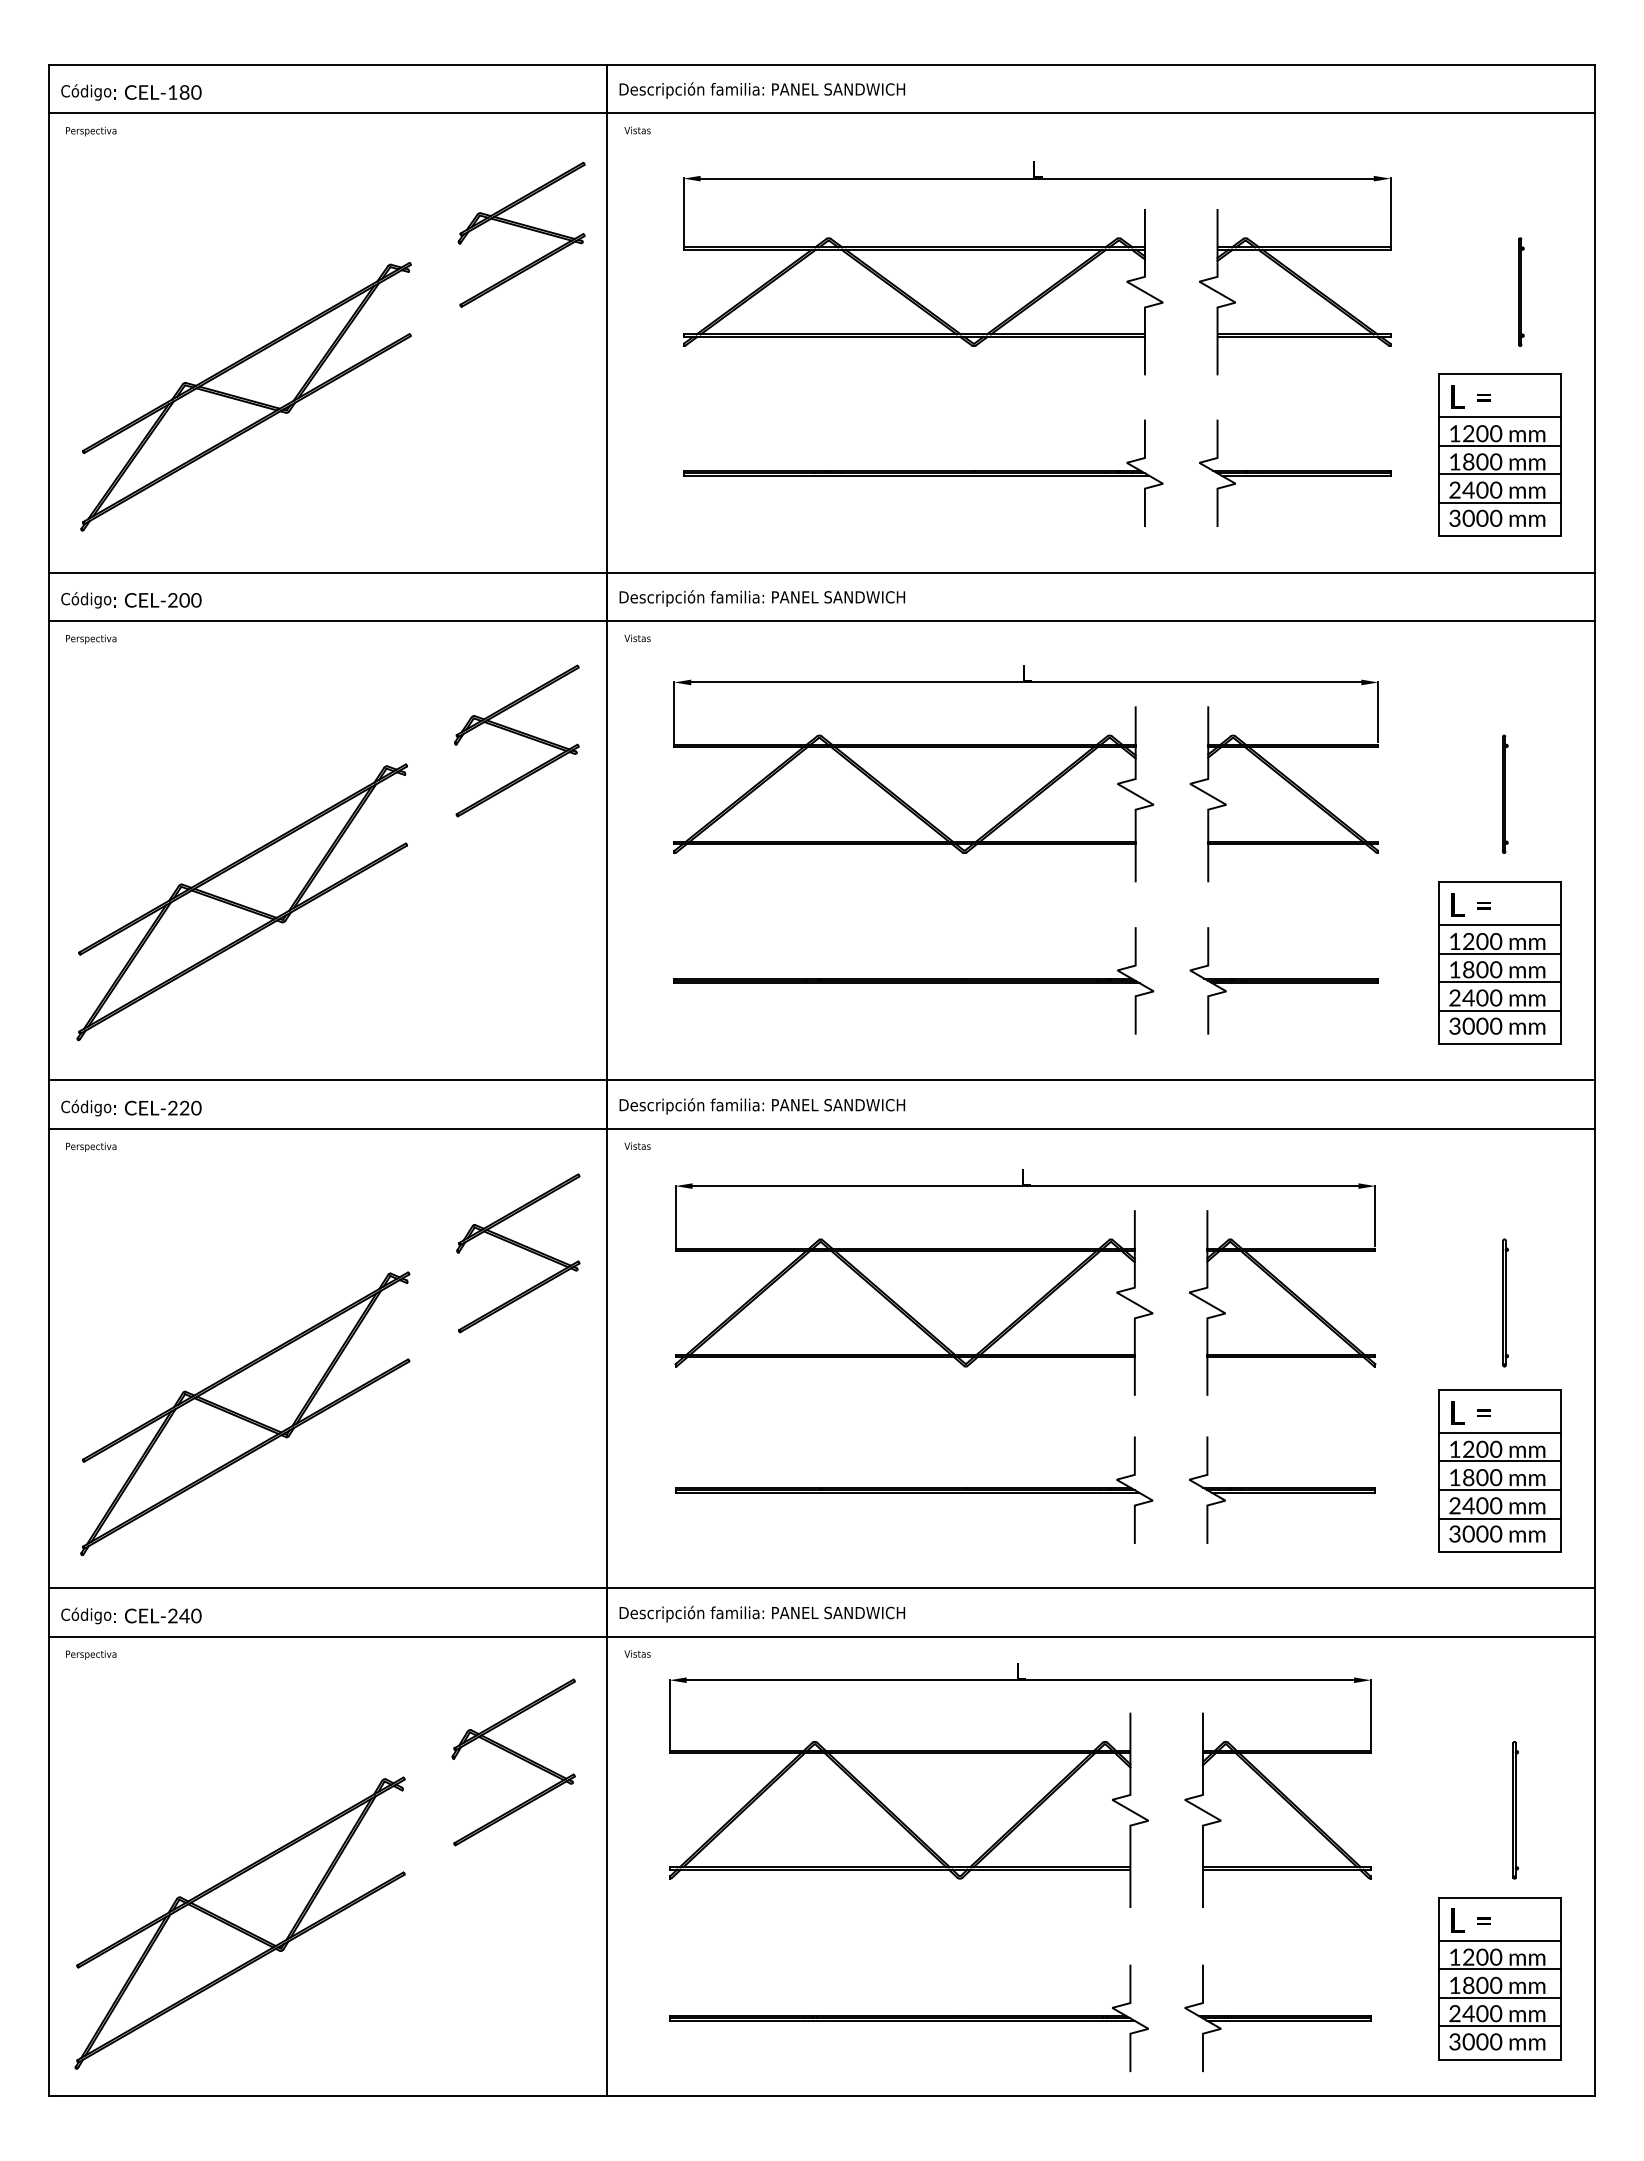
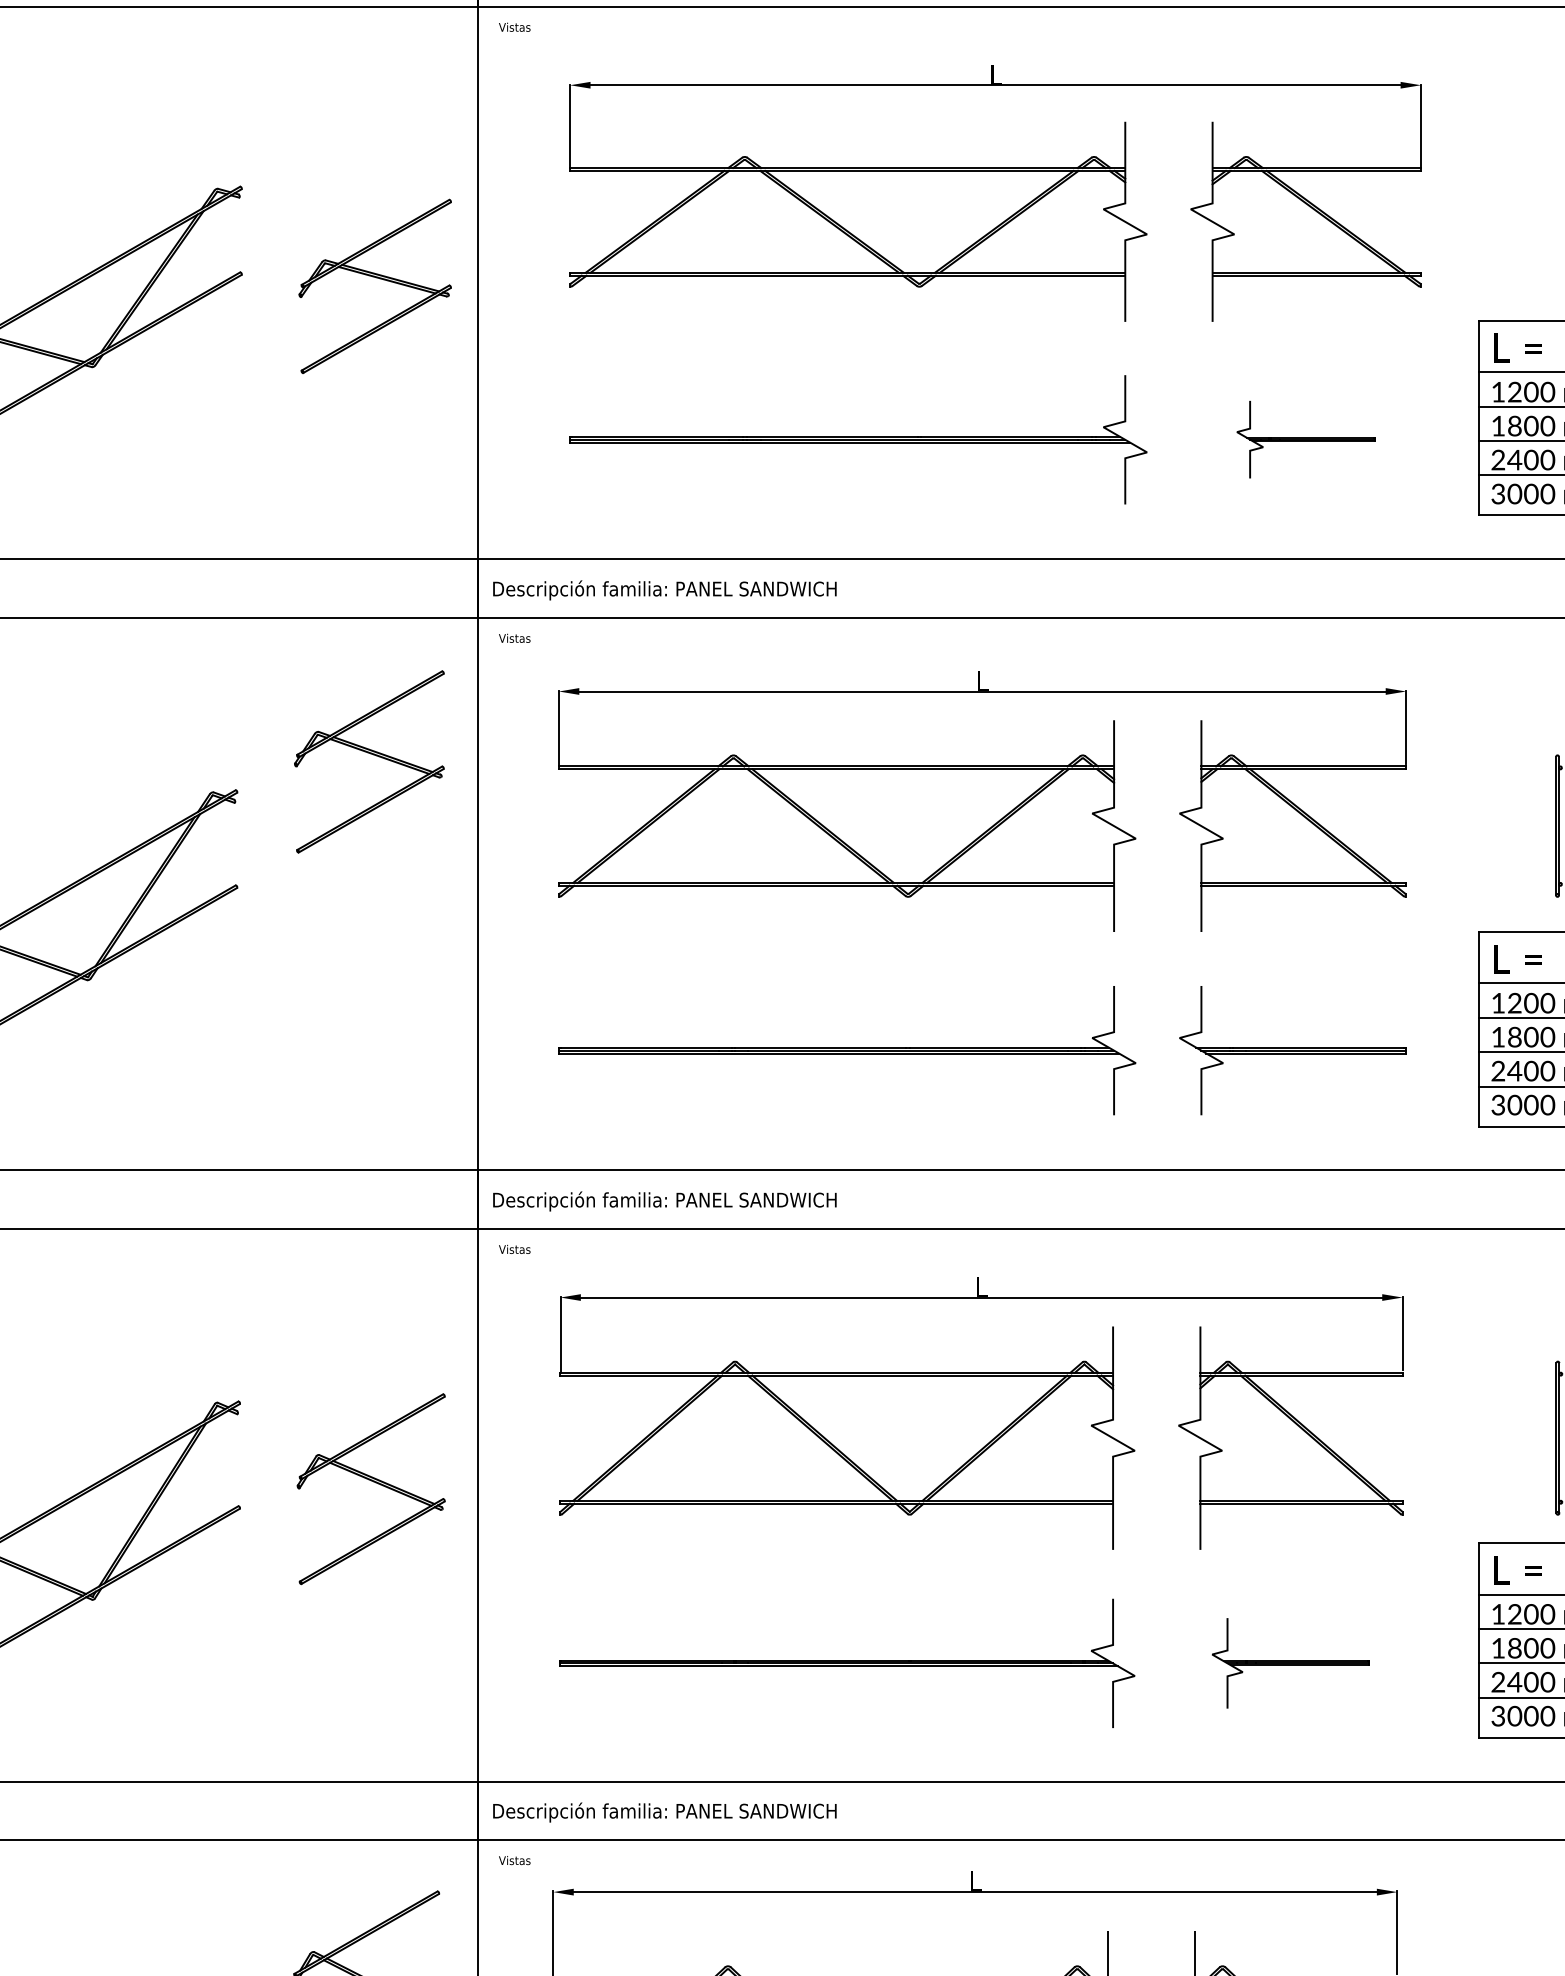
part: (522, 228) -> (376, 278), moved
part: (1295, 472) -> (1306, 438), size x0.6
part: (518, 1253) -> (371, 1489), moved
part: (1282, 1489) -> (1290, 1662), size x0.7

